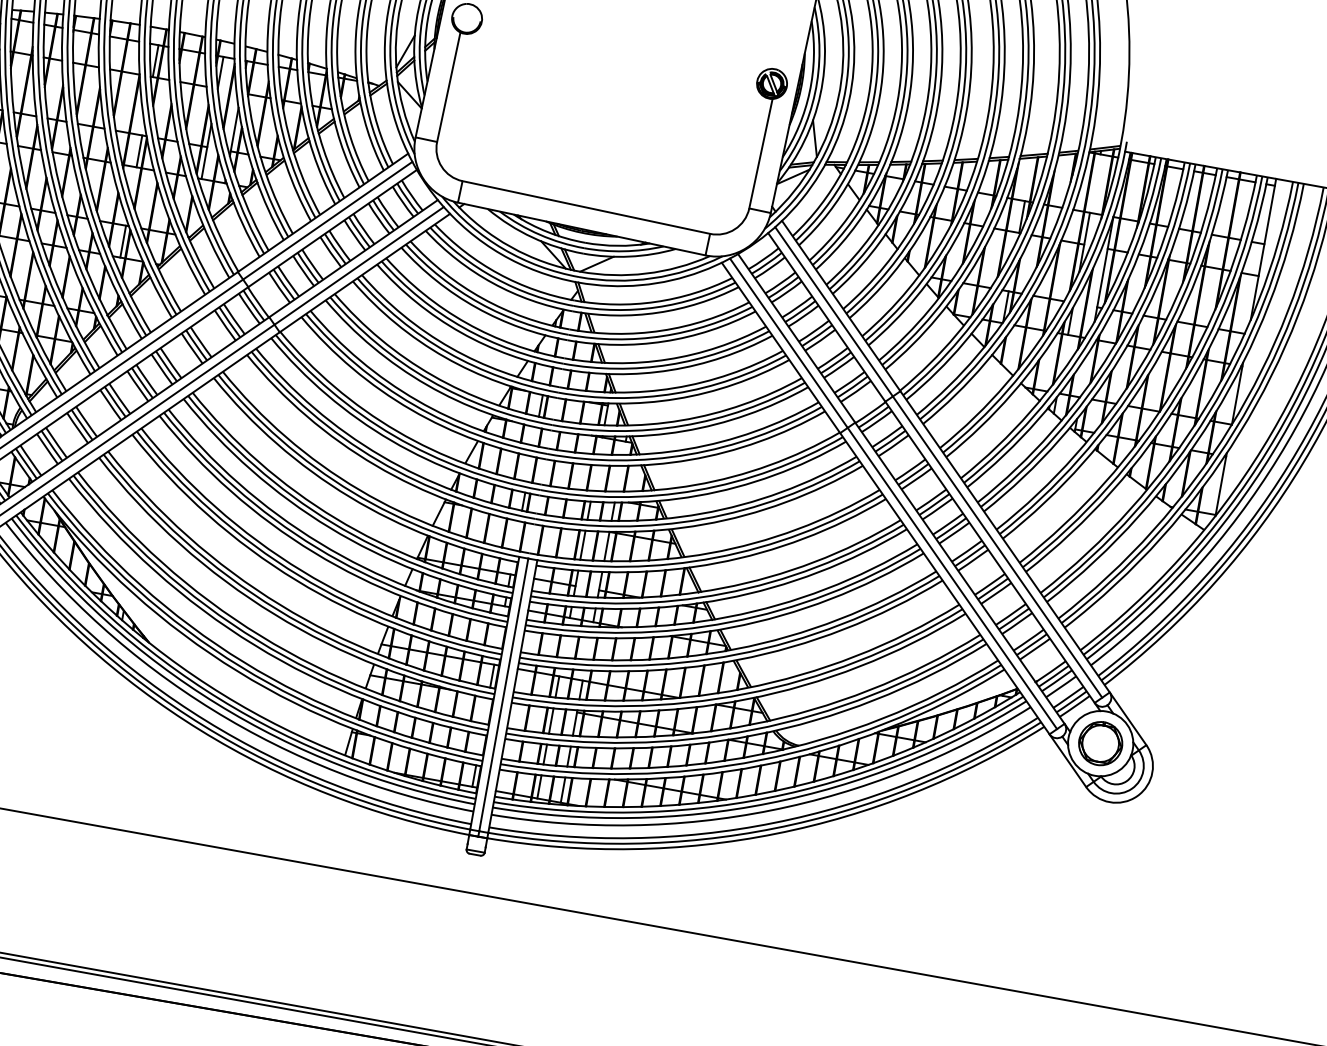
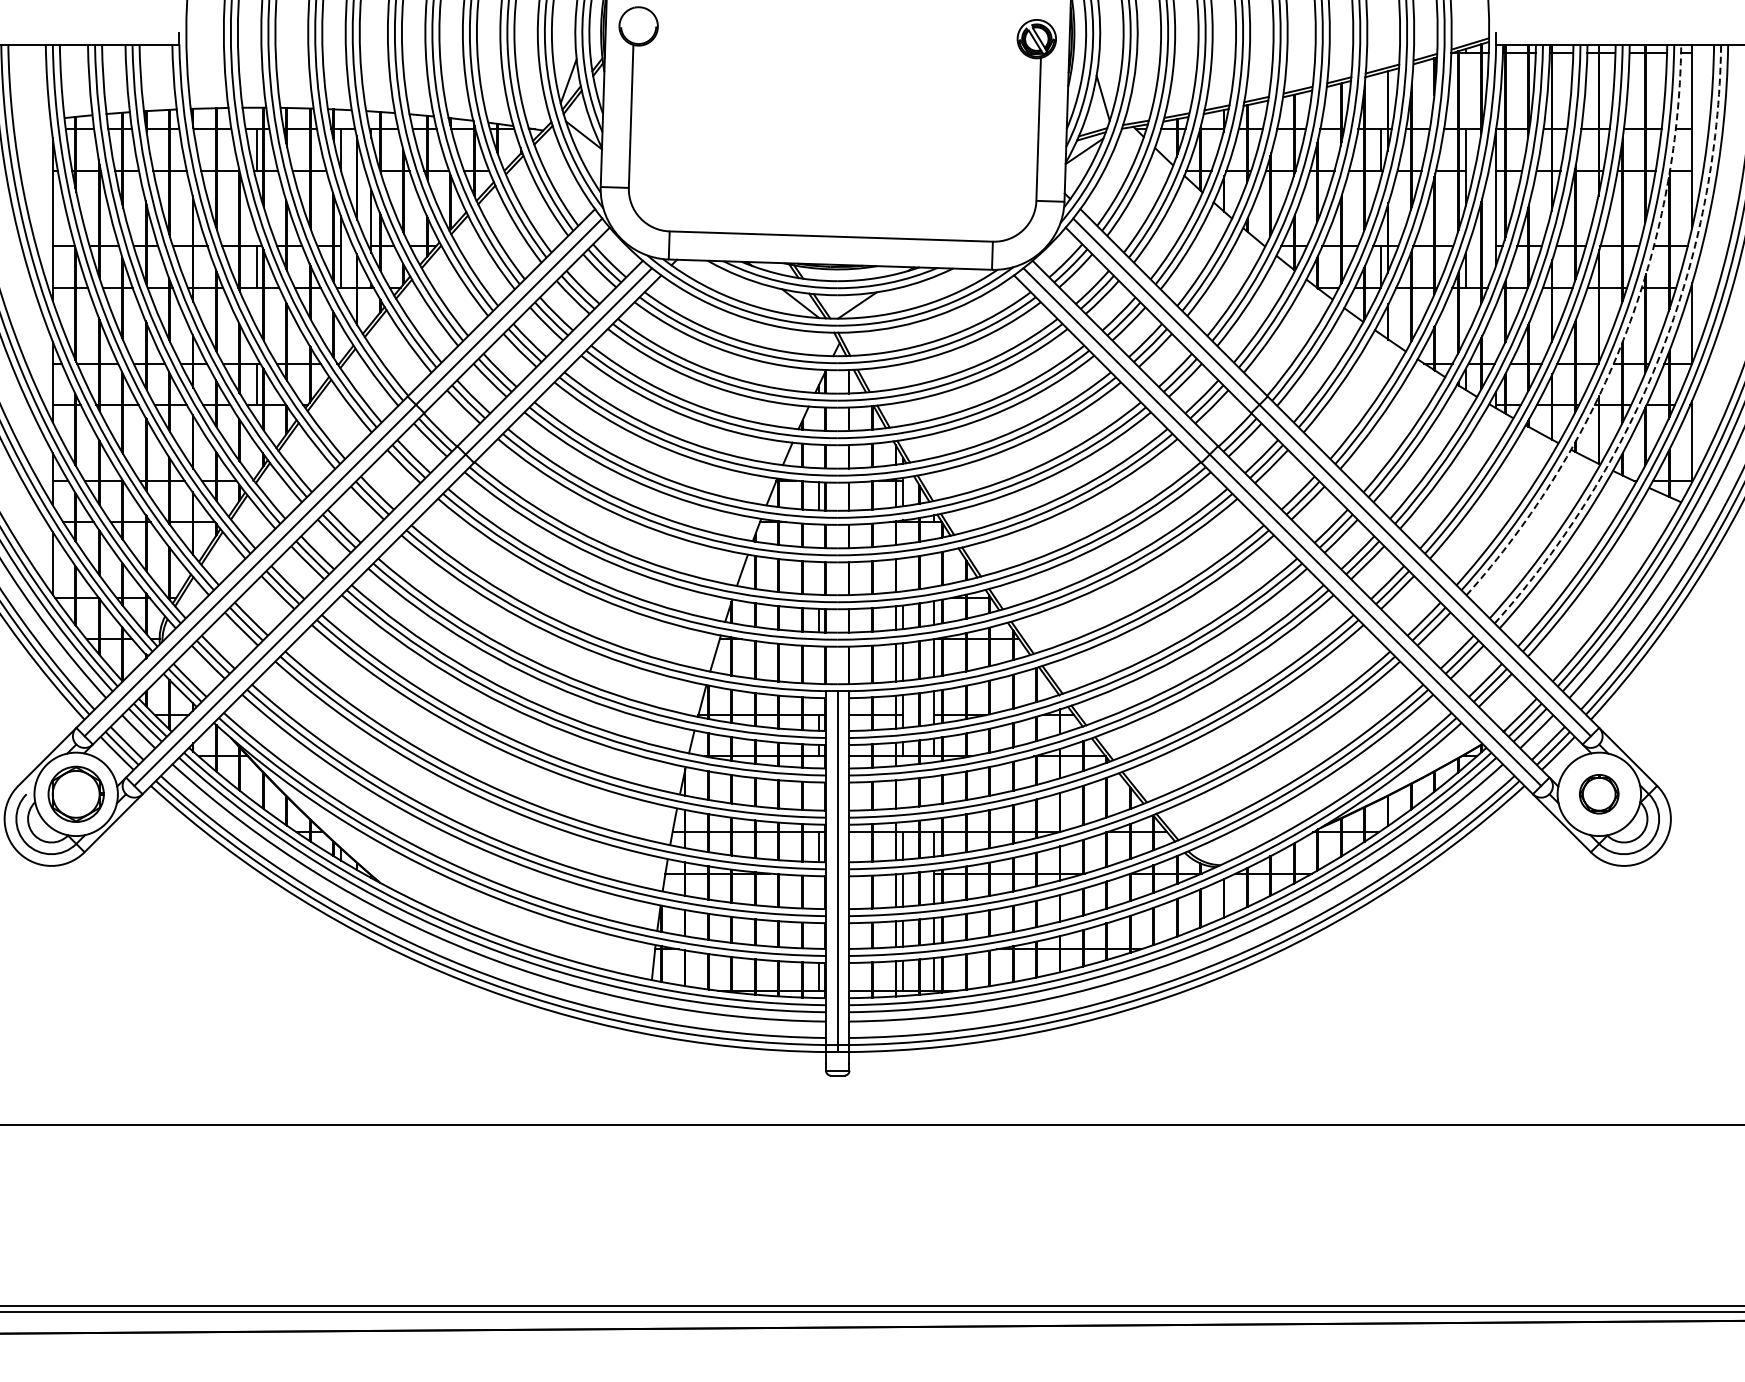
arc: (1182, 396) -> (1623, 339), solid -> dashed
arc: (1208, 413) -> (1660, 354), solid -> dashed
part: (1100, 742) -> (1598, 793), size x0.7

